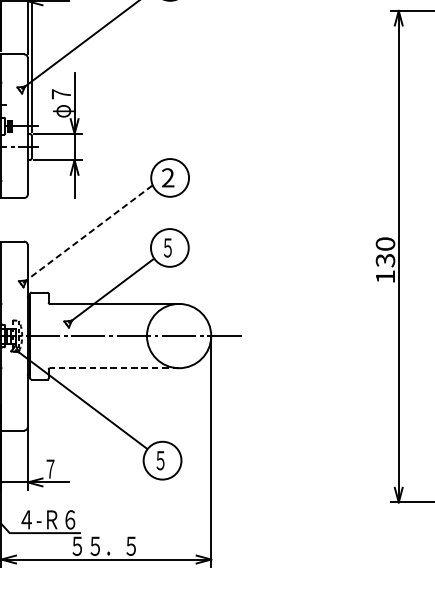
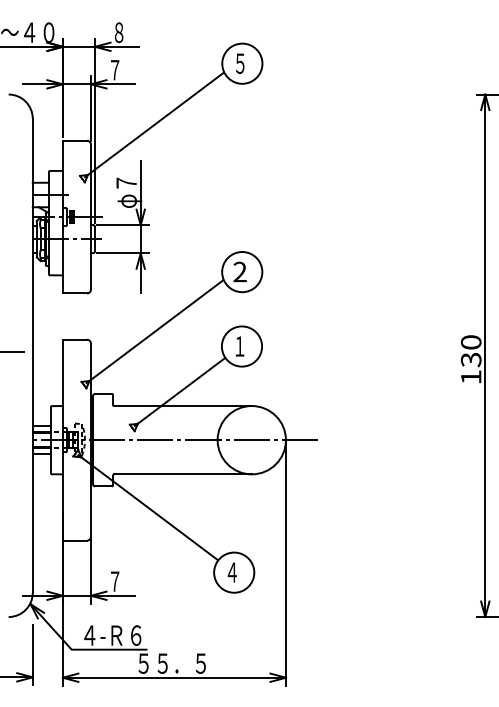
line: (88, 233) -> (155, 331), dashed -> solid
text: (167, 247) -> (239, 346), ５ -> １
line: (114, 368) -> (183, 474), dashed -> solid
text: (160, 460) -> (231, 572), ５ -> ４

